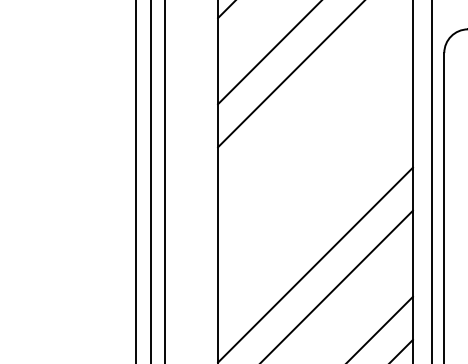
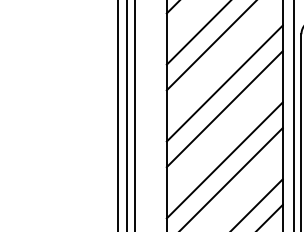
line: (315, 135) -> (224, 83), added
line: (315, 179) -> (224, 109), added

